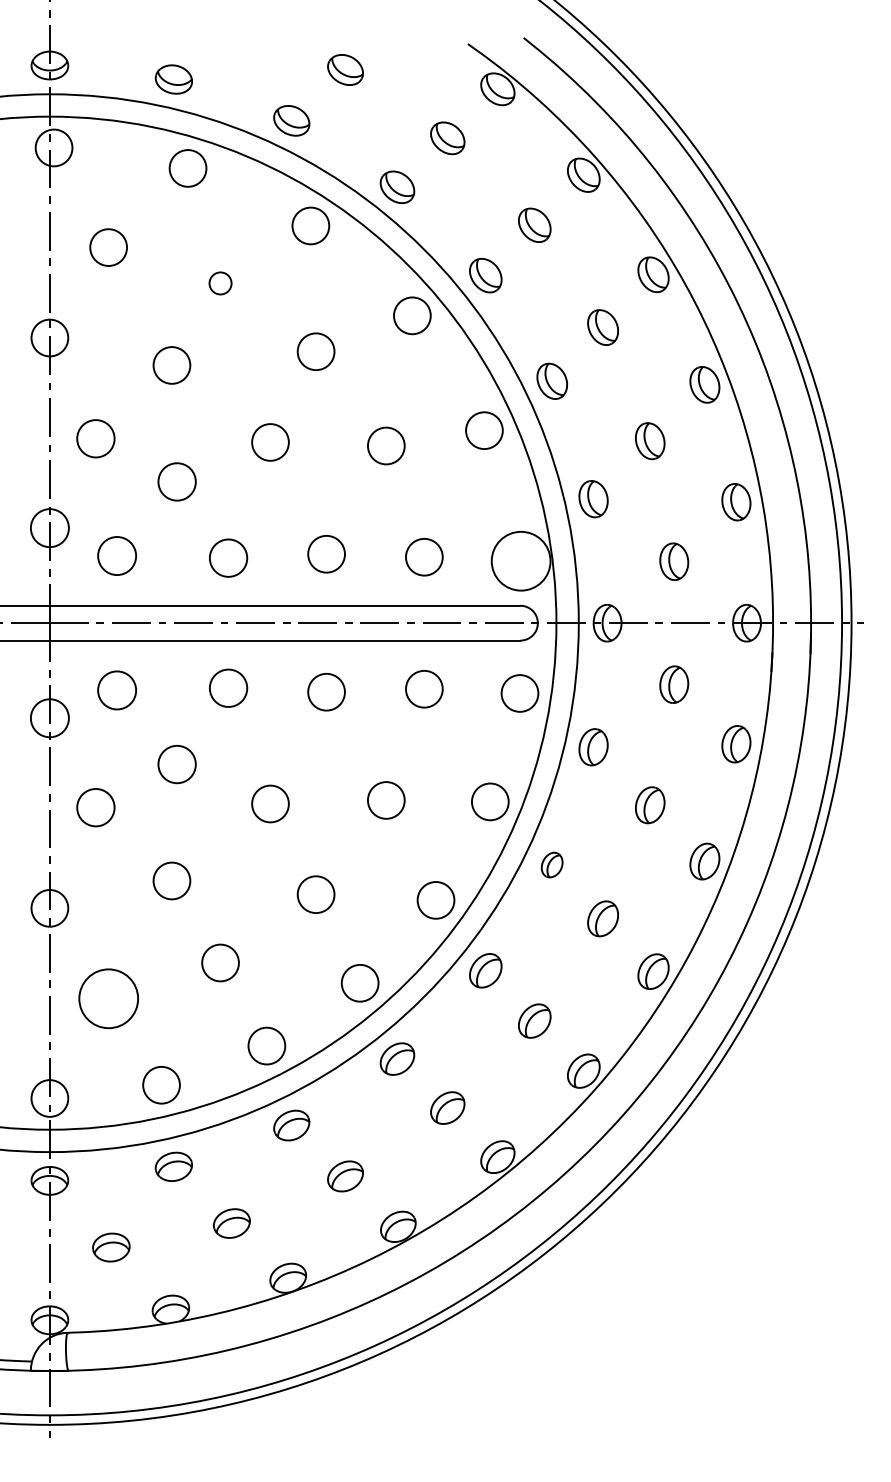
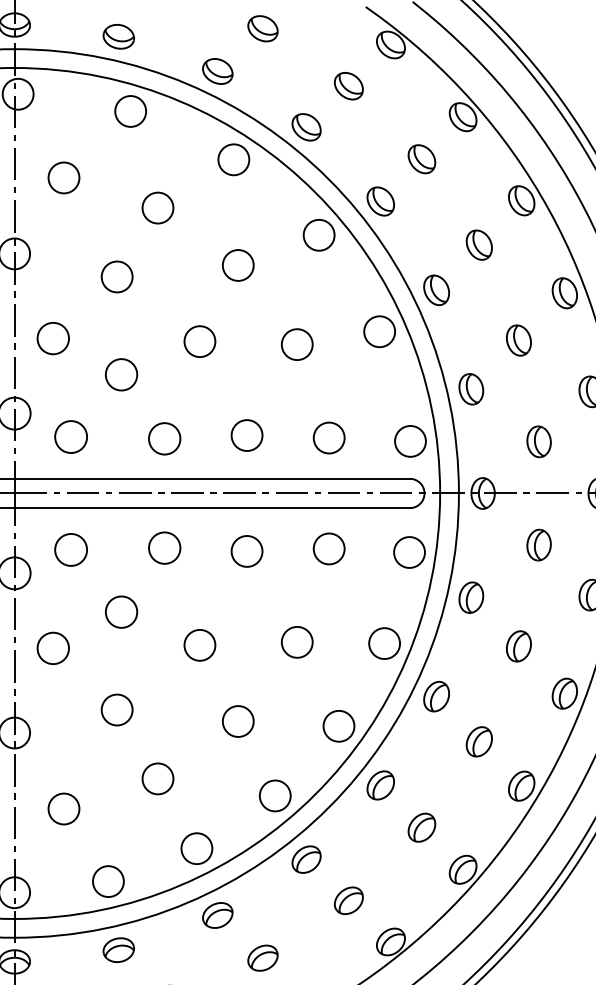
circle: (220, 283) -> (157, 208), size x1.67
circle: (520, 560) -> (409, 440), size x0.62
part: (551, 864) -> (435, 696), size x1.43
circle: (108, 998) -> (63, 808), size x0.62

